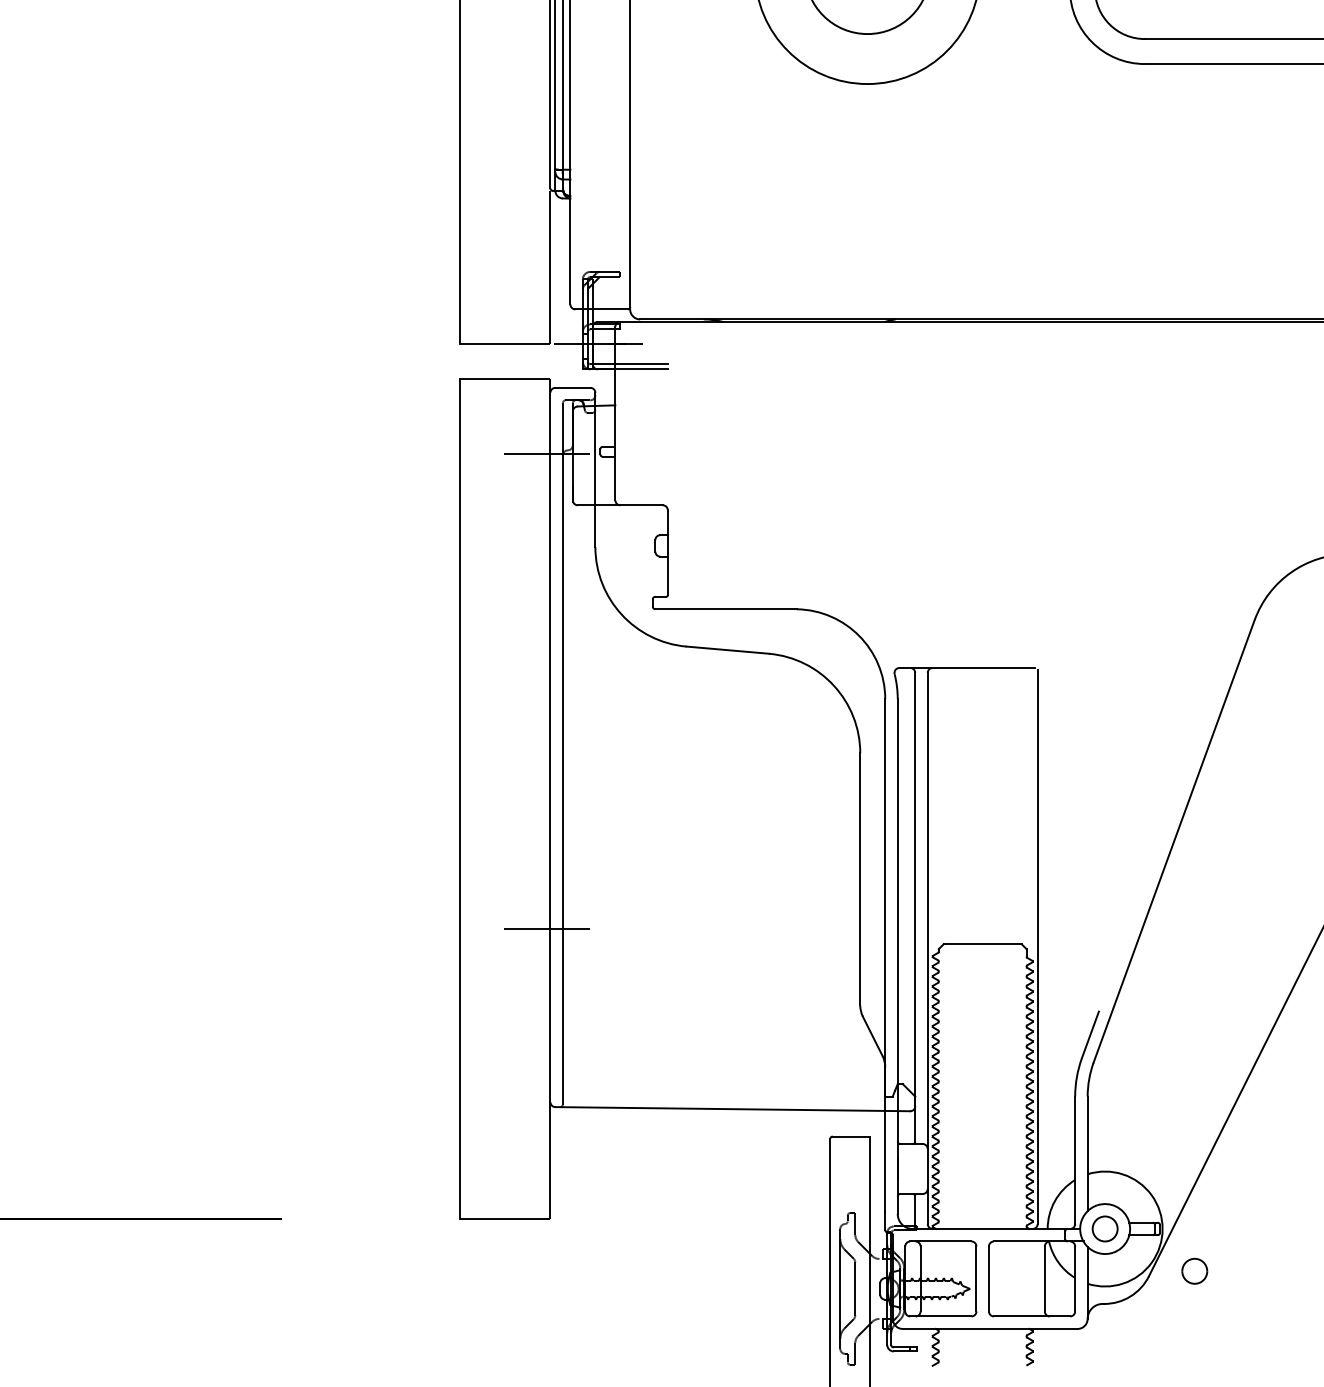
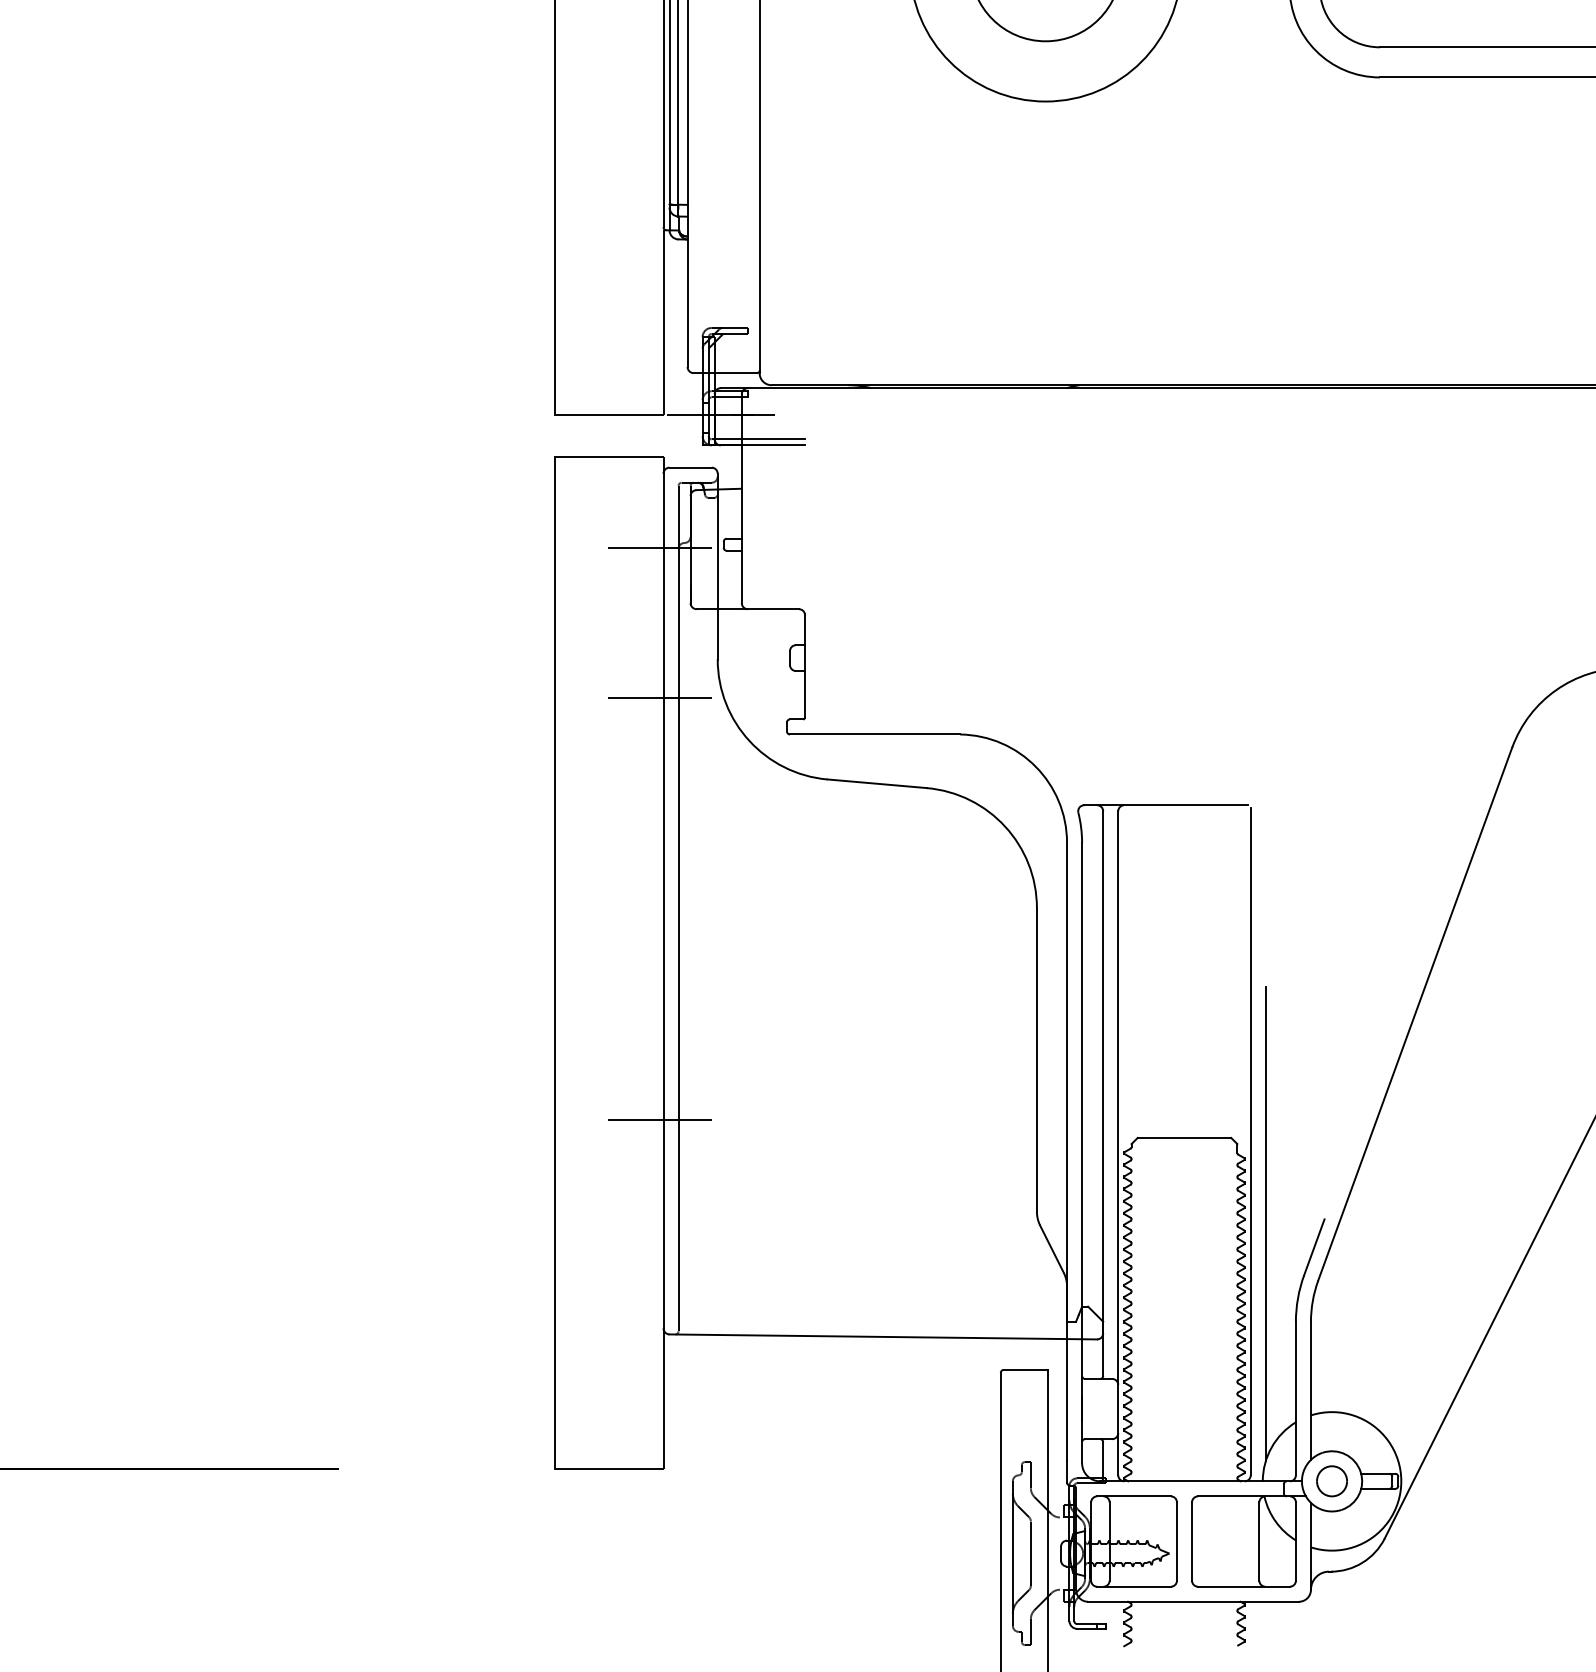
line: (547, 579) -> (659, 698), added
line: (1049, 1015) -> (1265, 1224), added
part: (1194, 1271) -> (1439, 1532), removed

